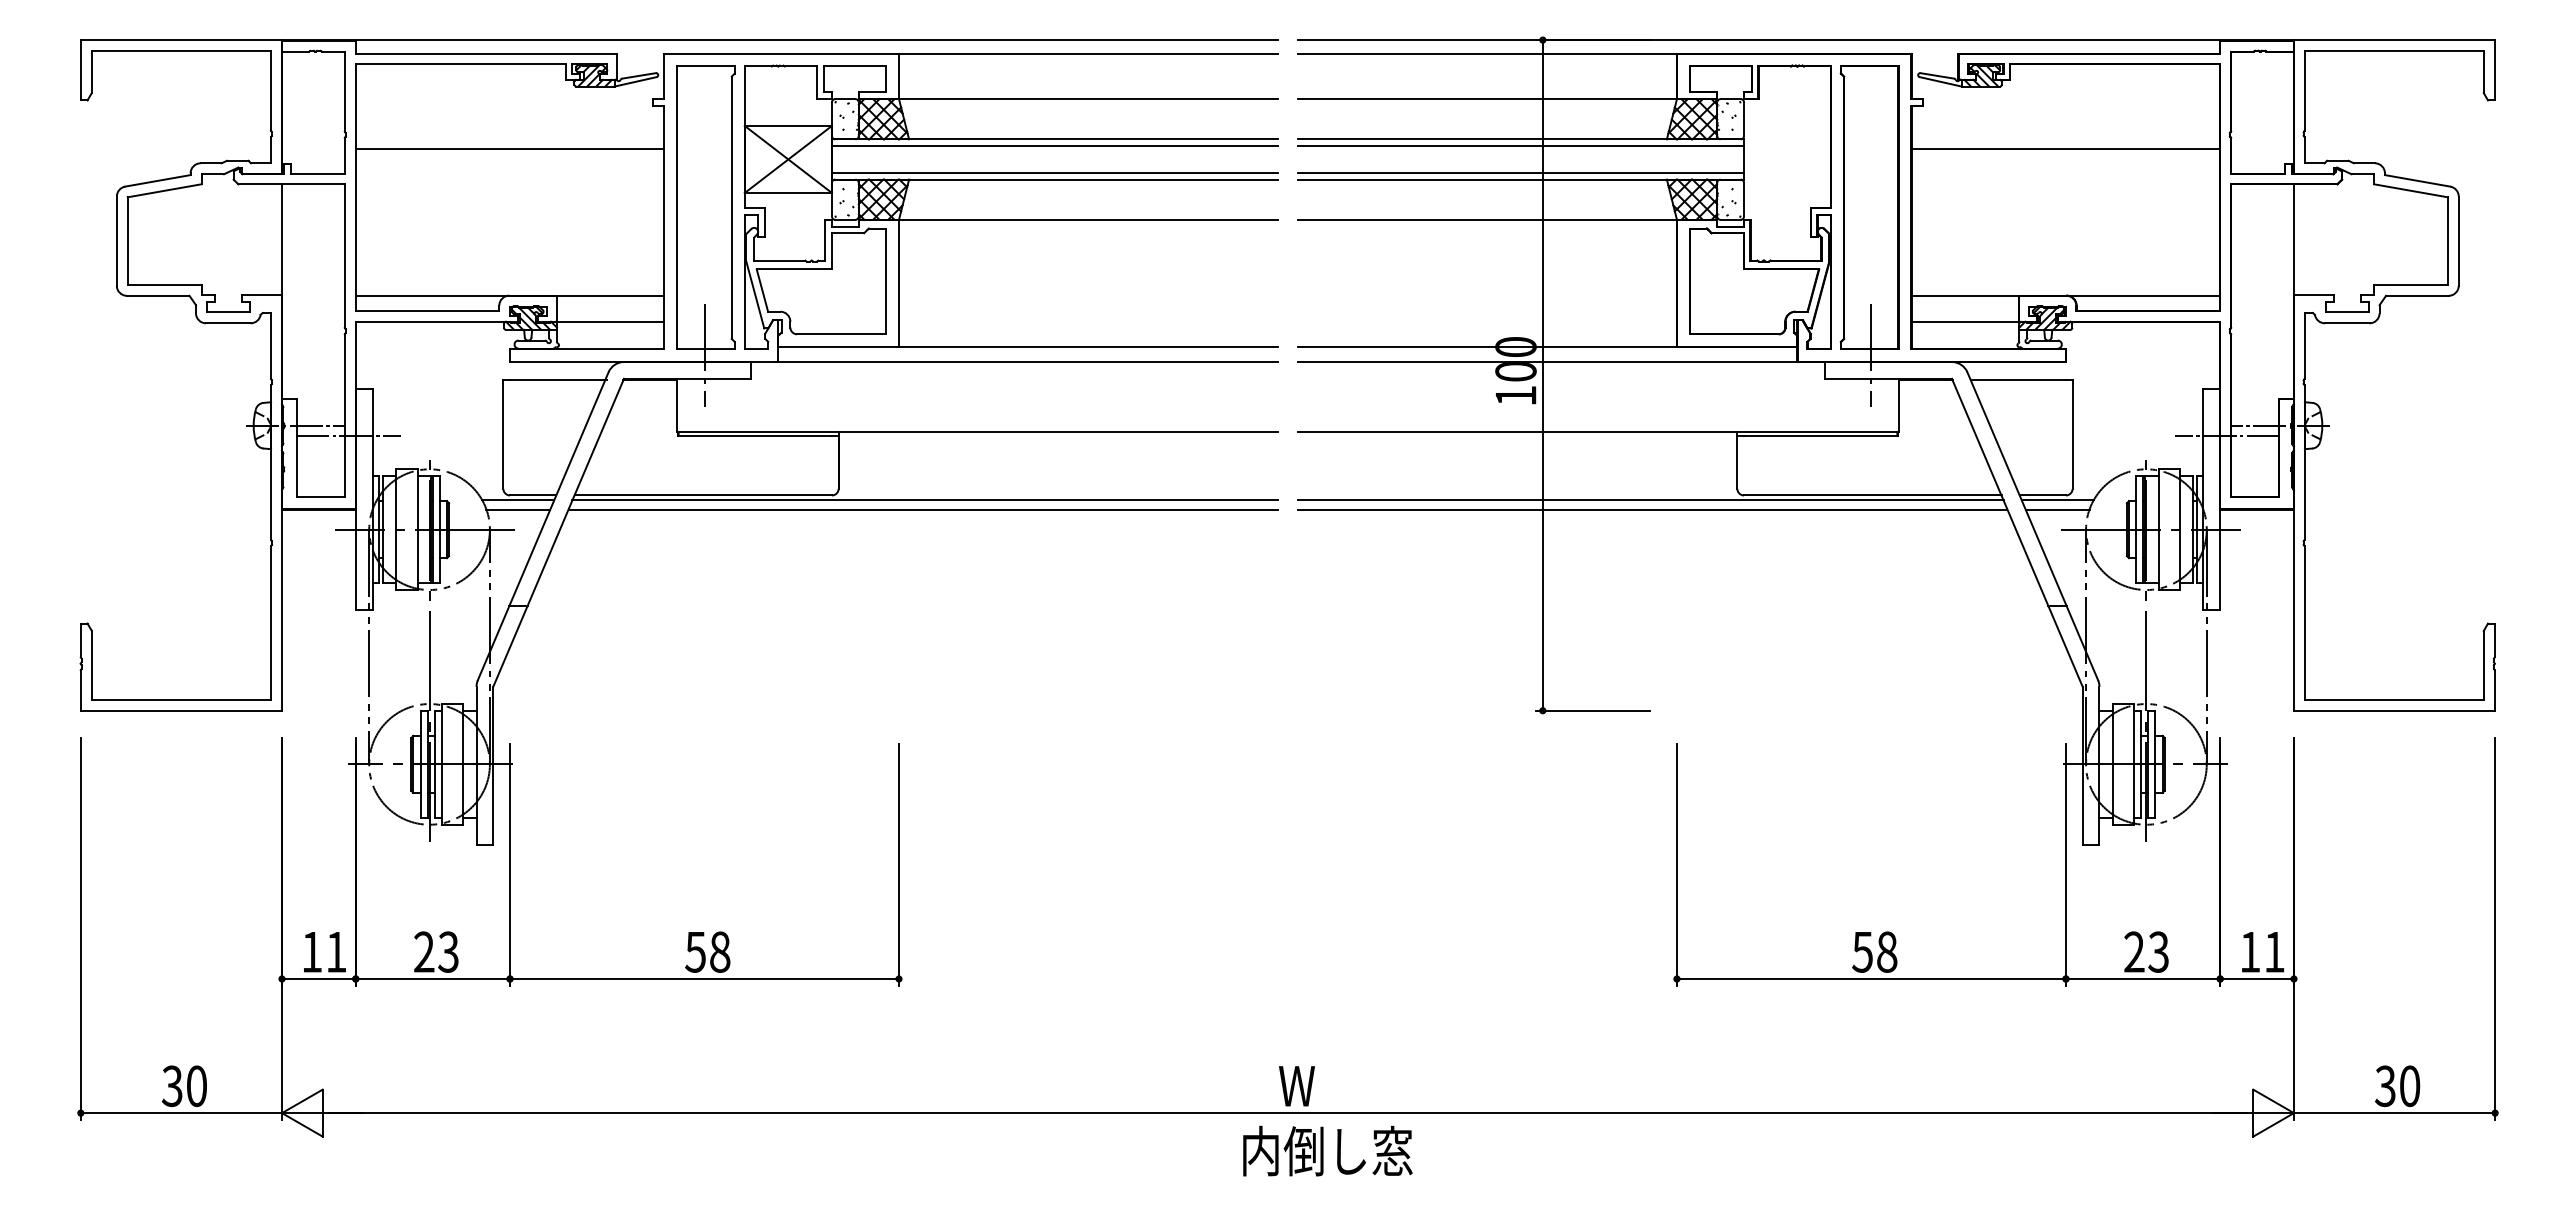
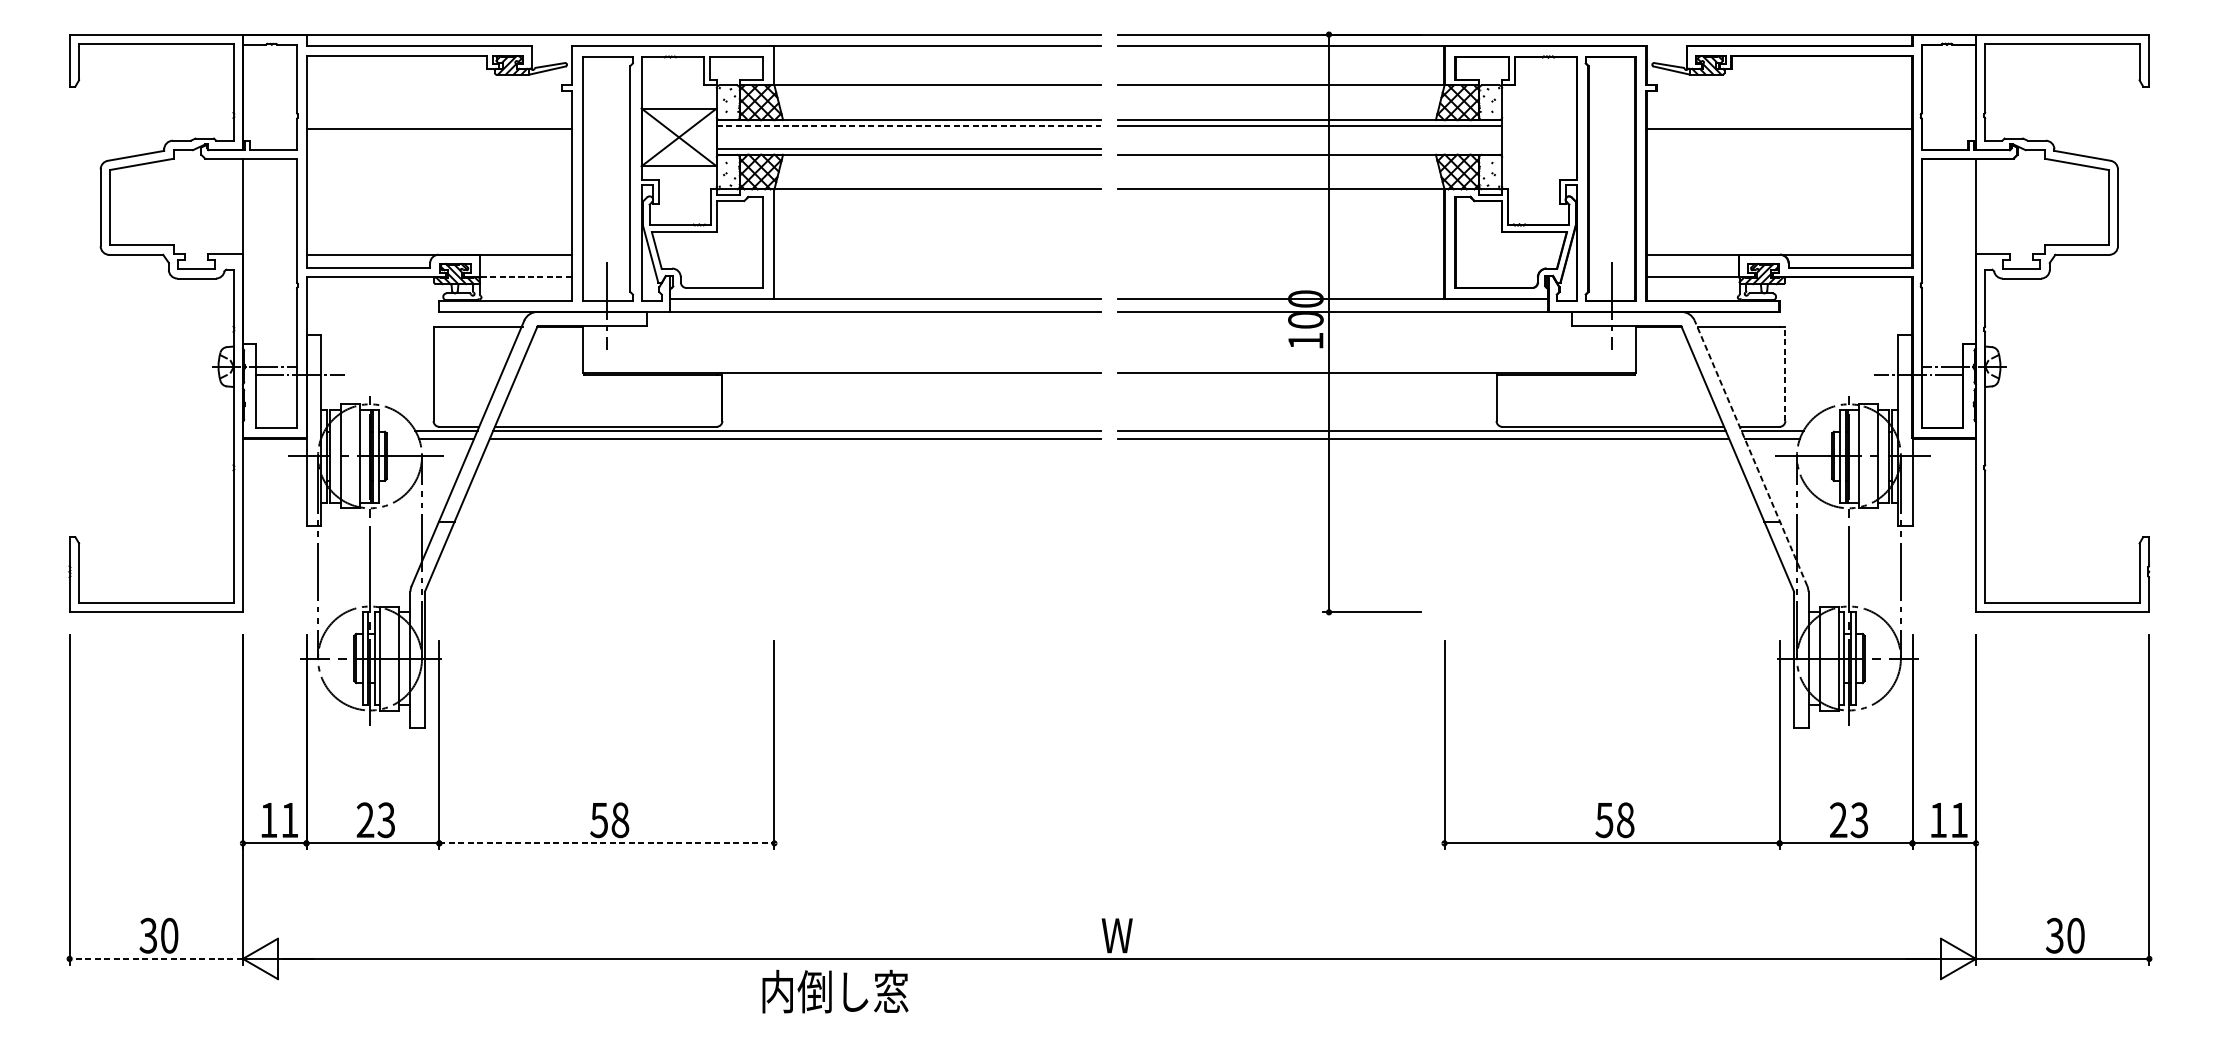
line: (1054, 146) -> (908, 126), solid -> dashed
line: (1521, 172) -> (1310, 148), removed
line: (609, 321) -> (525, 277), solid -> dashed
line: (2072, 433) -> (1785, 373), solid -> dashed
line: (2032, 525) -> (1750, 452), solid -> dashed
line: (705, 979) -> (607, 843), solid -> dashed
line: (181, 1113) -> (156, 959), solid -> dashed
text: (1327, 1150) -> (835, 991), moved

